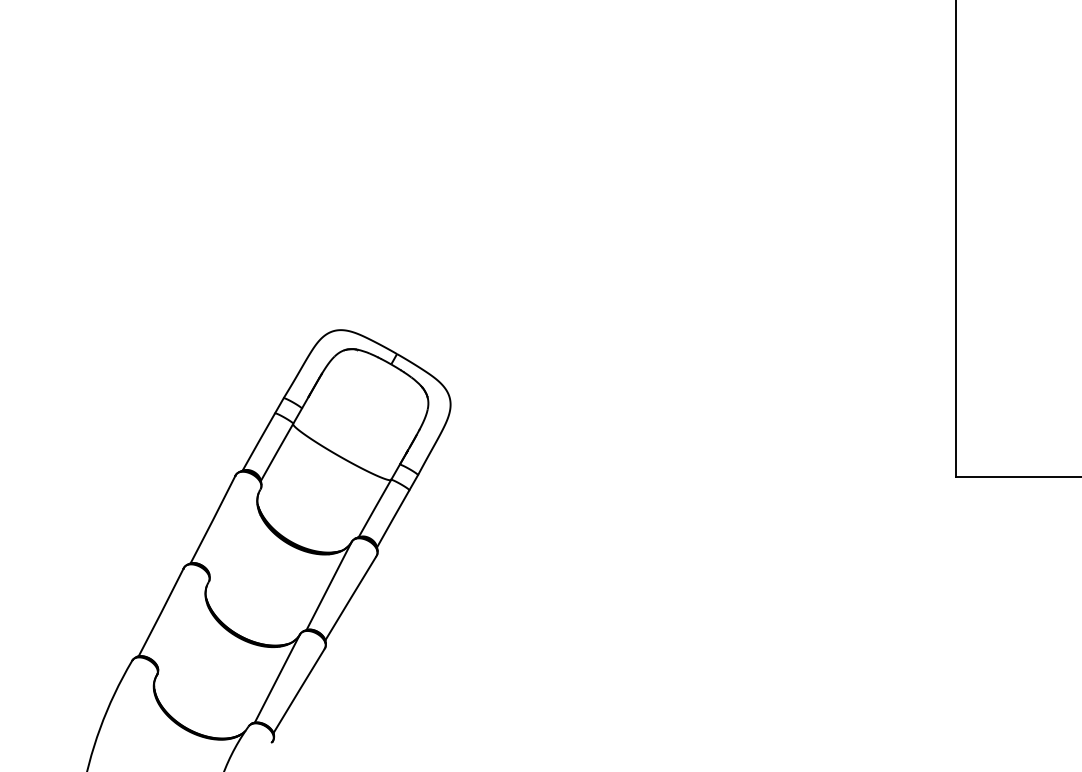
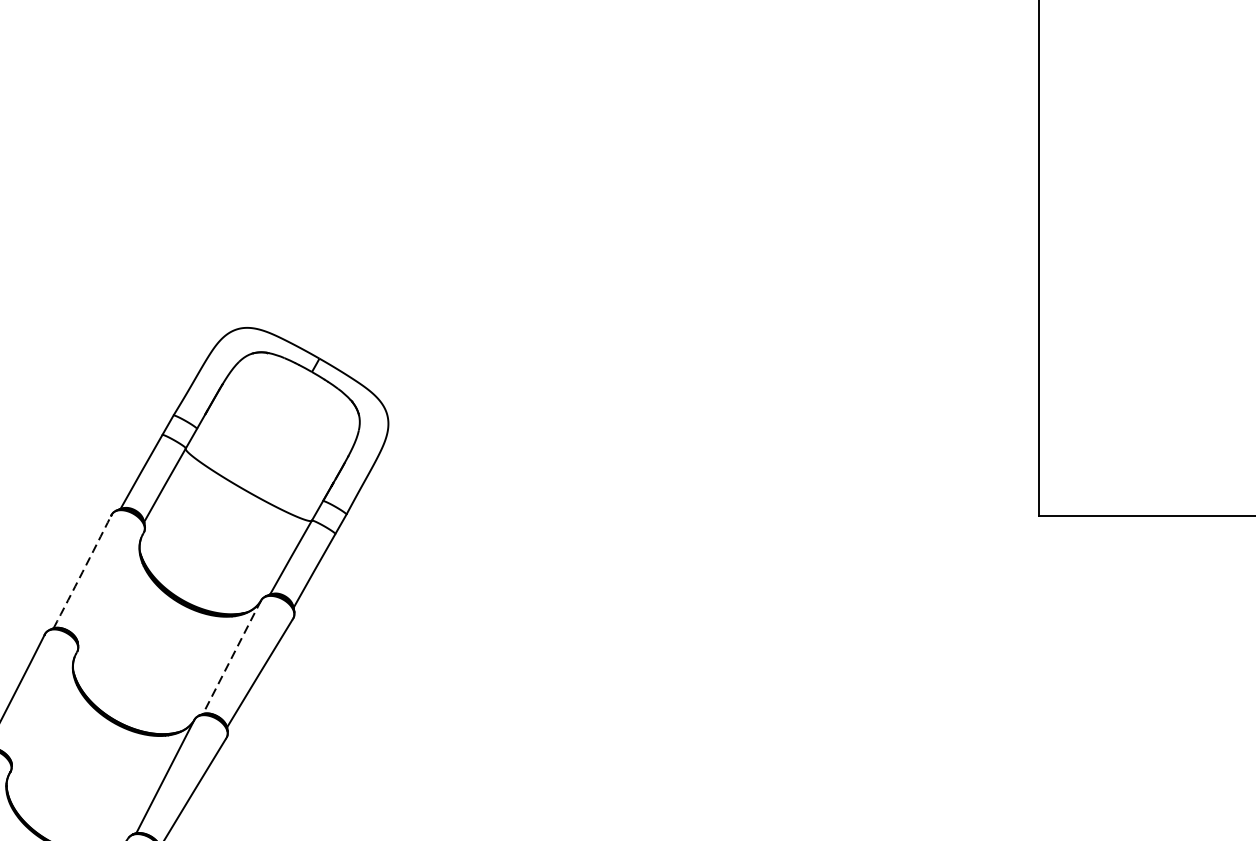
arc: (213, 519) -> (83, 571), solid -> dashed
line: (329, 585) -> (232, 656), solid -> dashed

